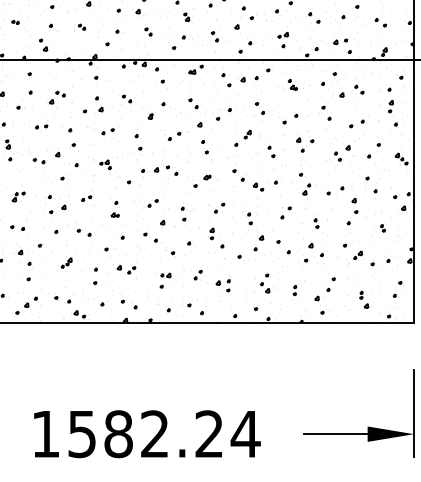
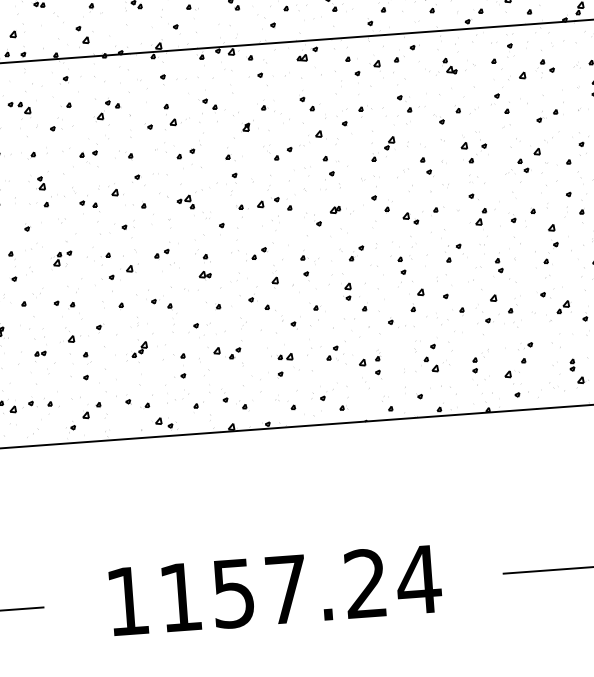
text: (118, 434) -> (233, 593), 1582.24 -> 1157.24

